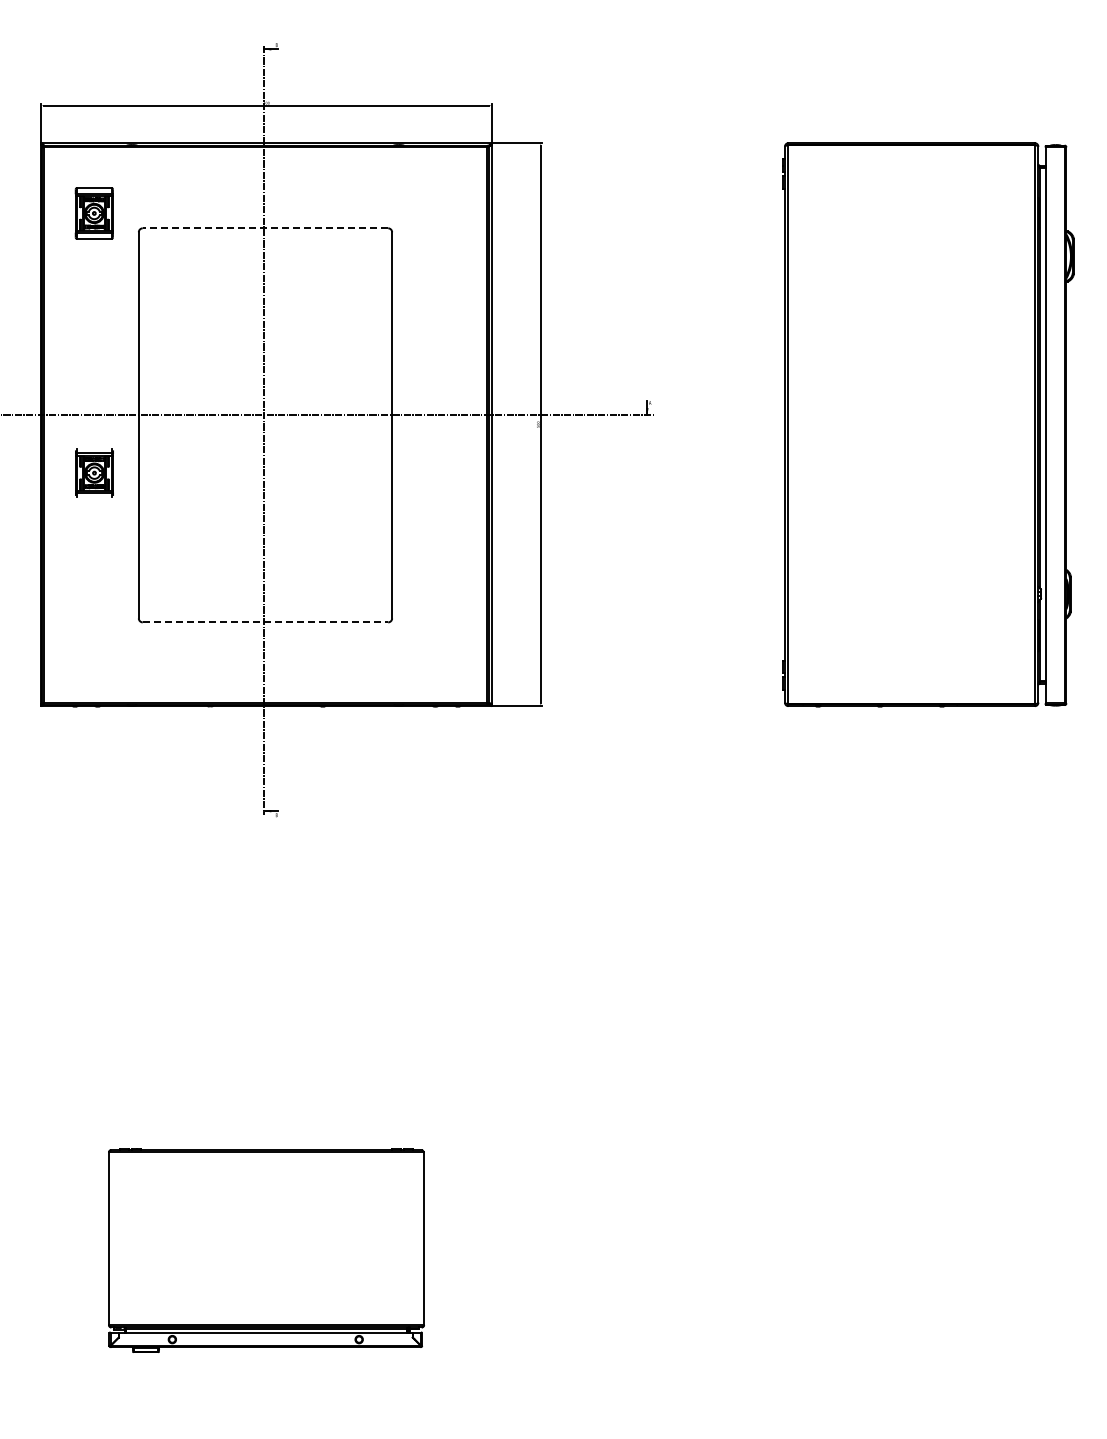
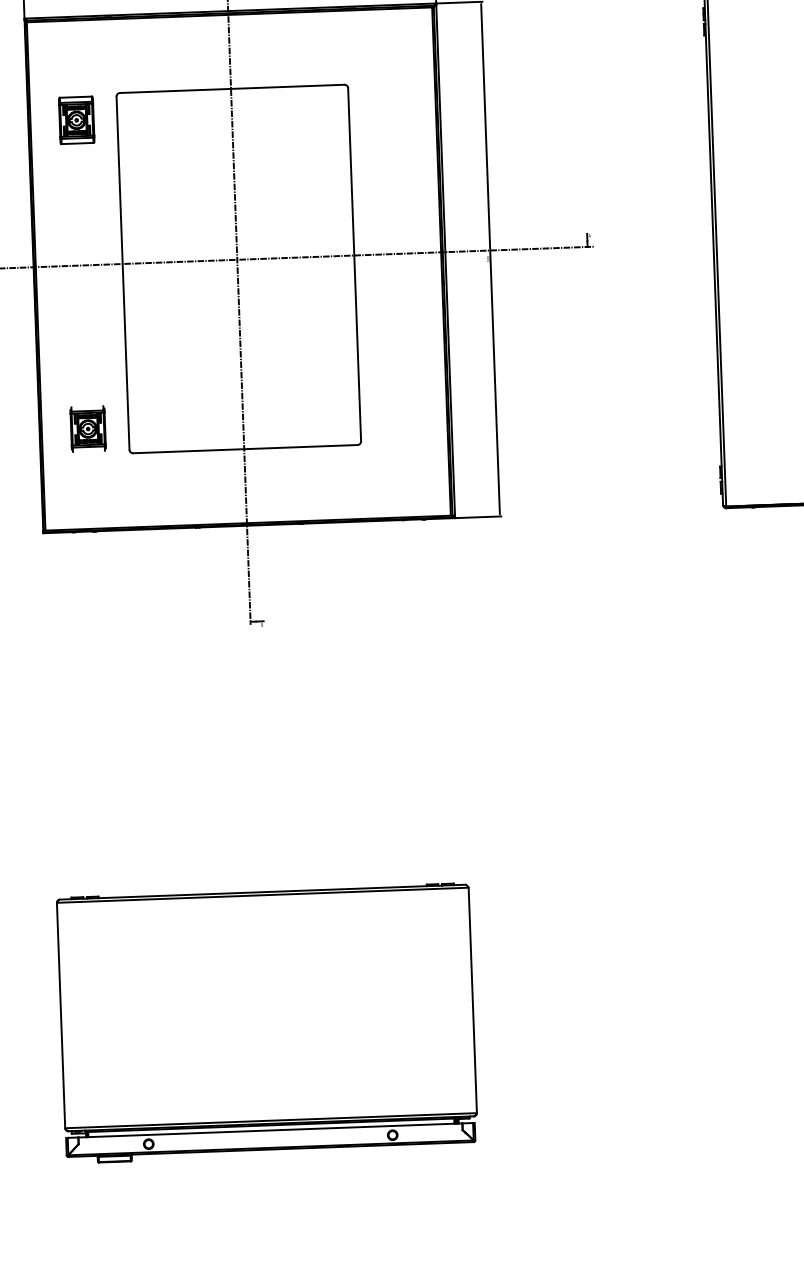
part: (93, 213) -> (75, 120), moved
line: (265, 228) -> (232, 89), dashed -> solid
part: (94, 472) -> (88, 428), moved
line: (265, 622) -> (245, 449), dashed -> solid
part: (266, 1250) -> (267, 1023), size x1.43

